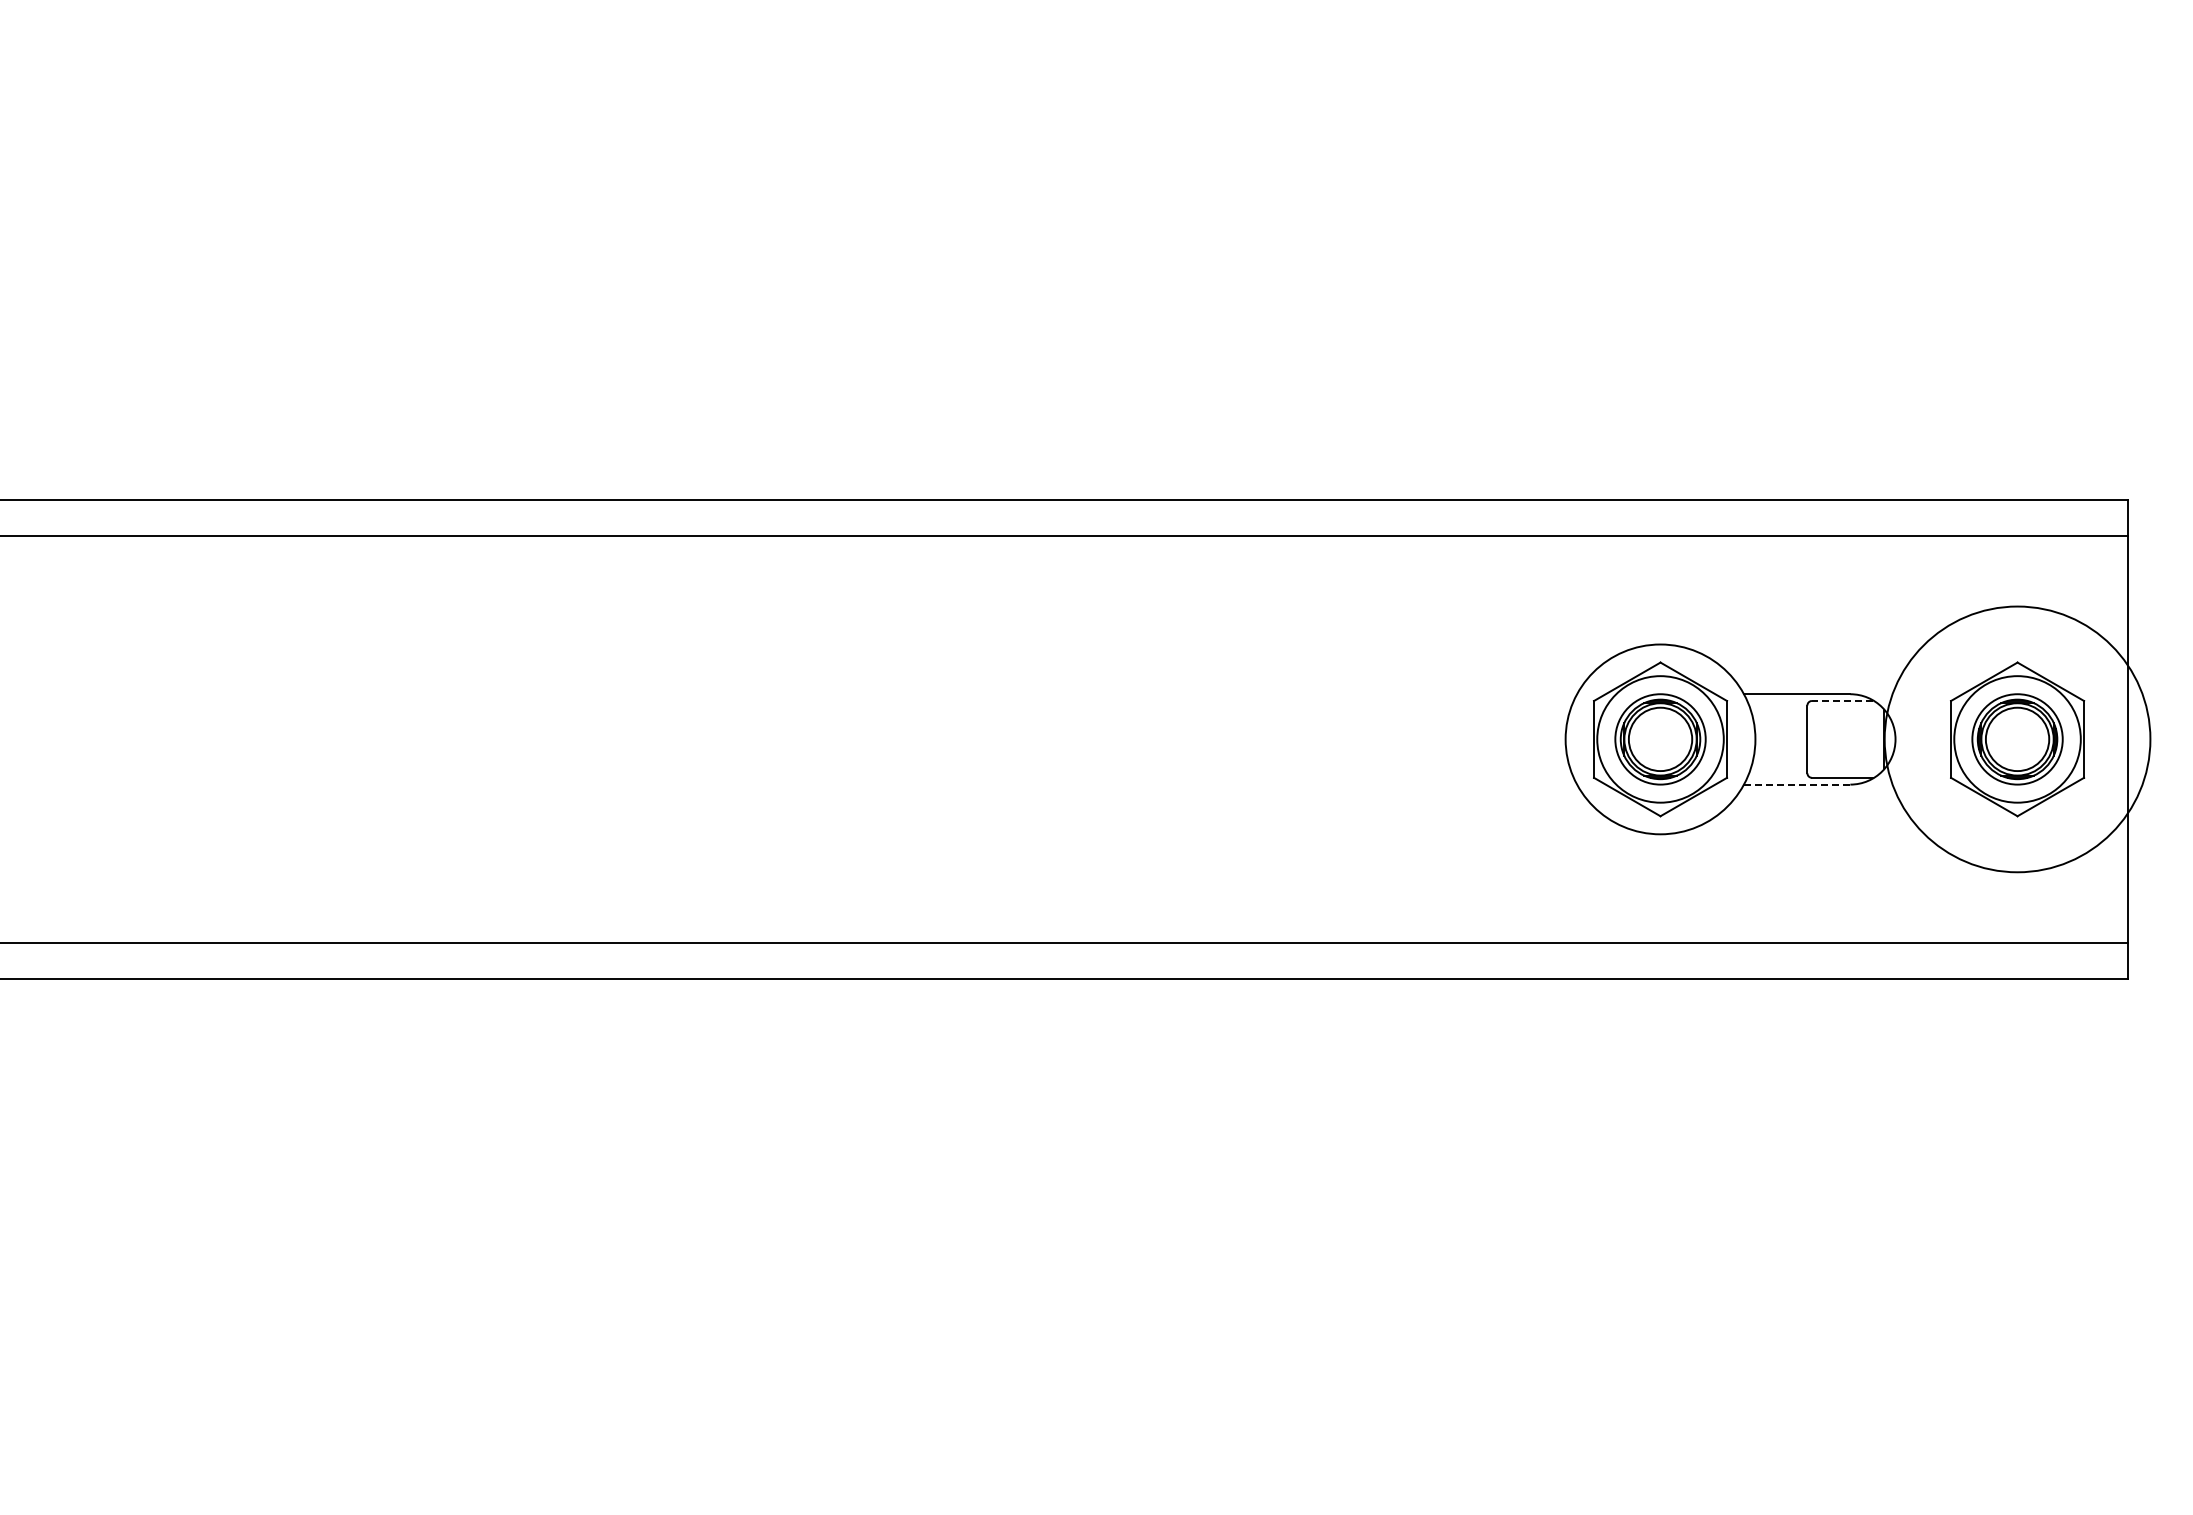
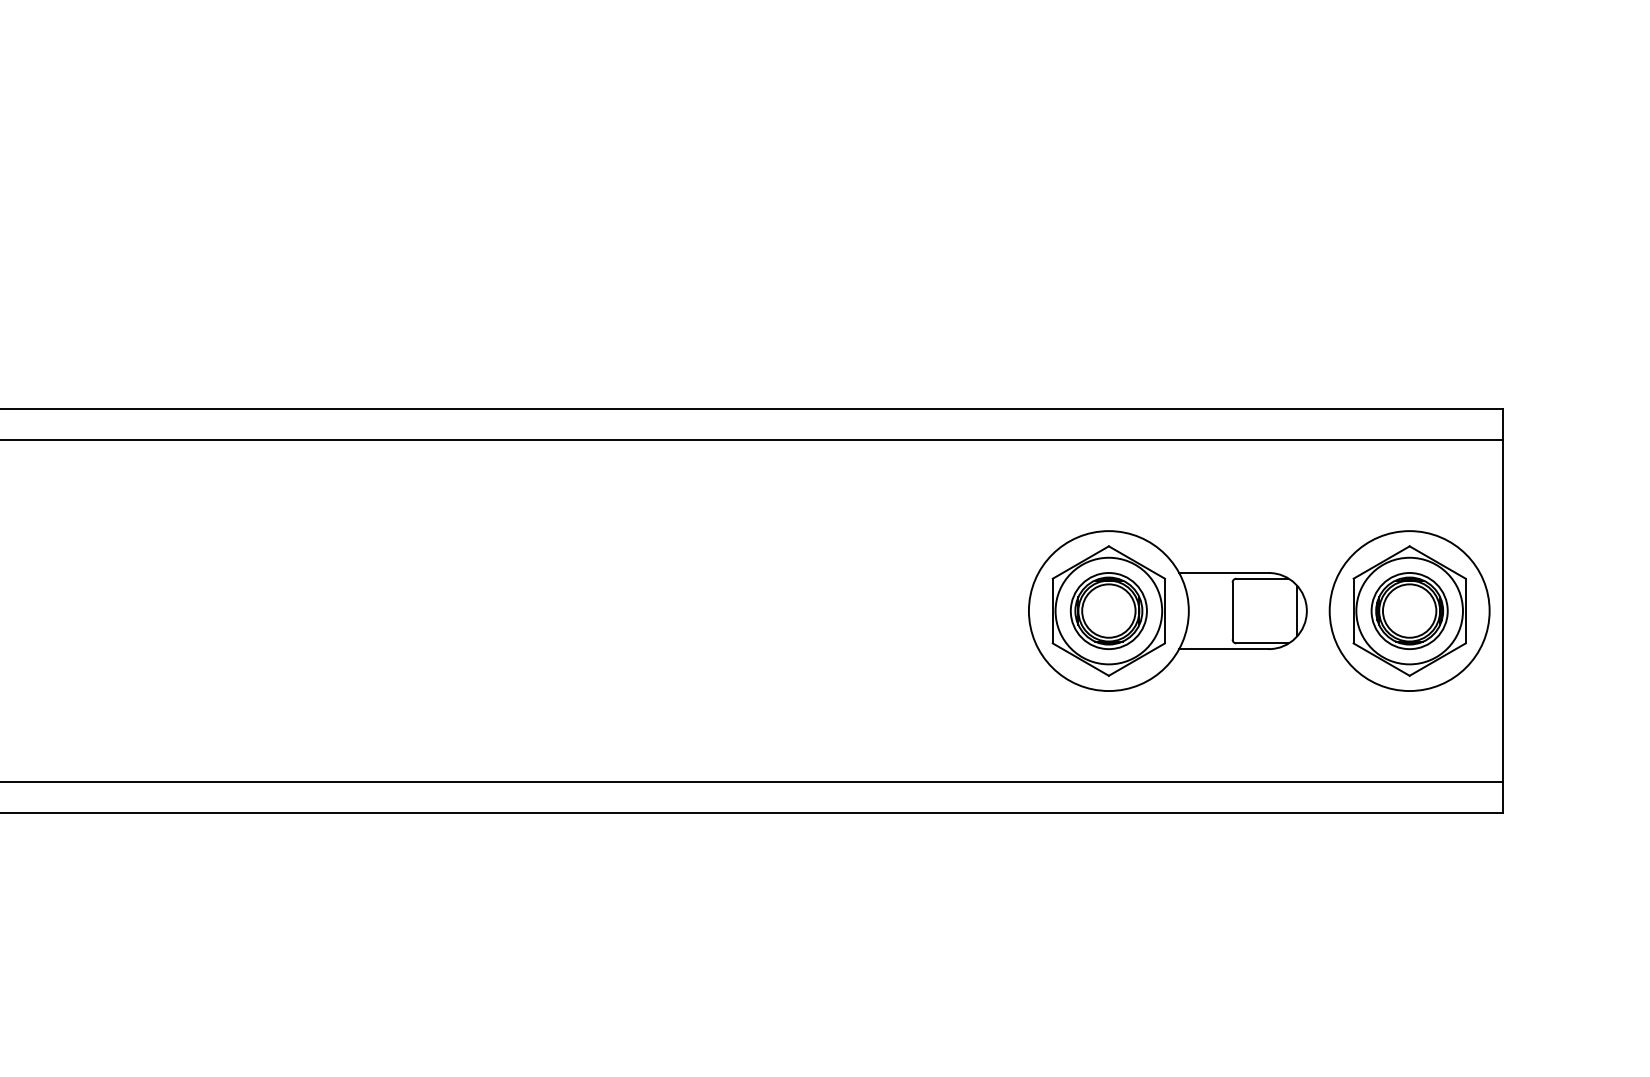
line: (1841, 701) -> (1261, 579), dashed -> solid
circle: (2017, 739) -> (1409, 611), size x0.71
line: (1797, 784) -> (1224, 649), dashed -> solid

